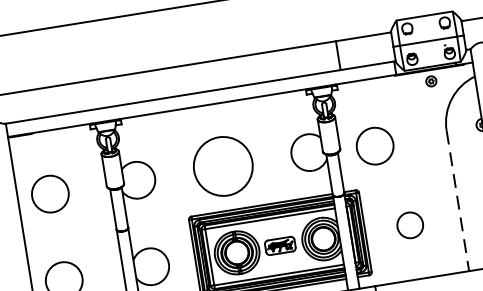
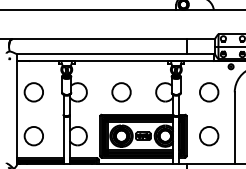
circle: (375, 146) -> (209, 92), moved
circle: (223, 166) -> (121, 92), size x0.62
line: (457, 200) -> (234, 127), dashed -> solid
circle: (410, 225) -> (209, 136), size x1.43

